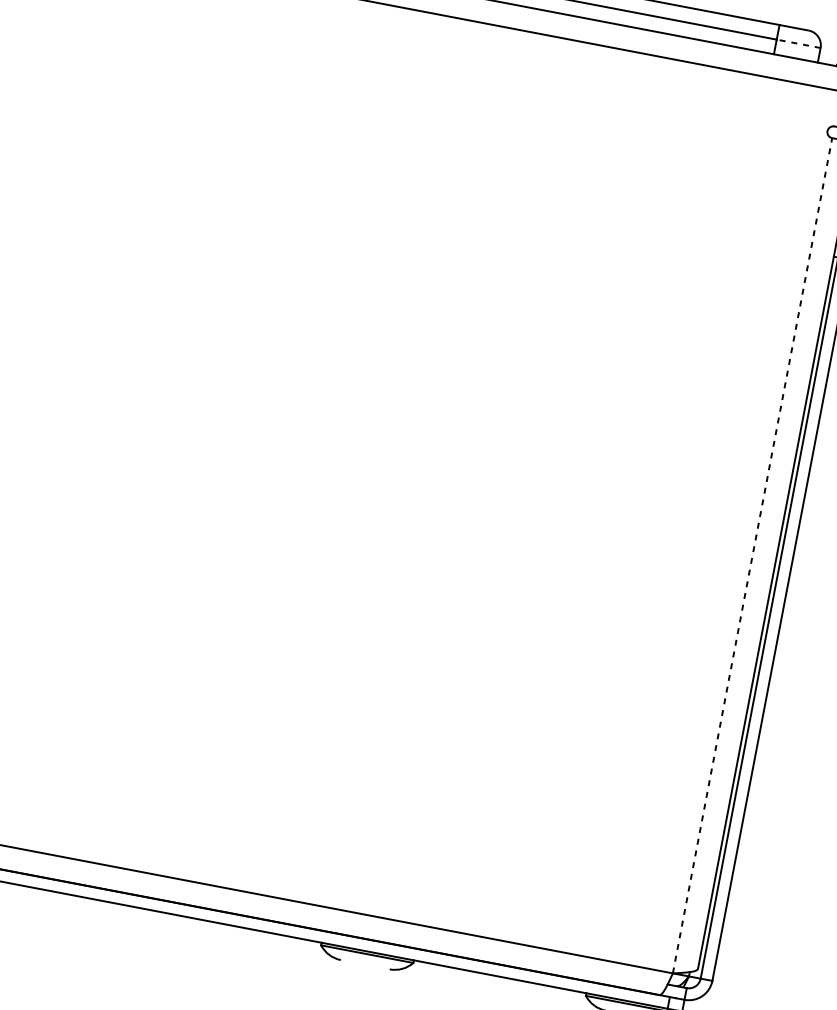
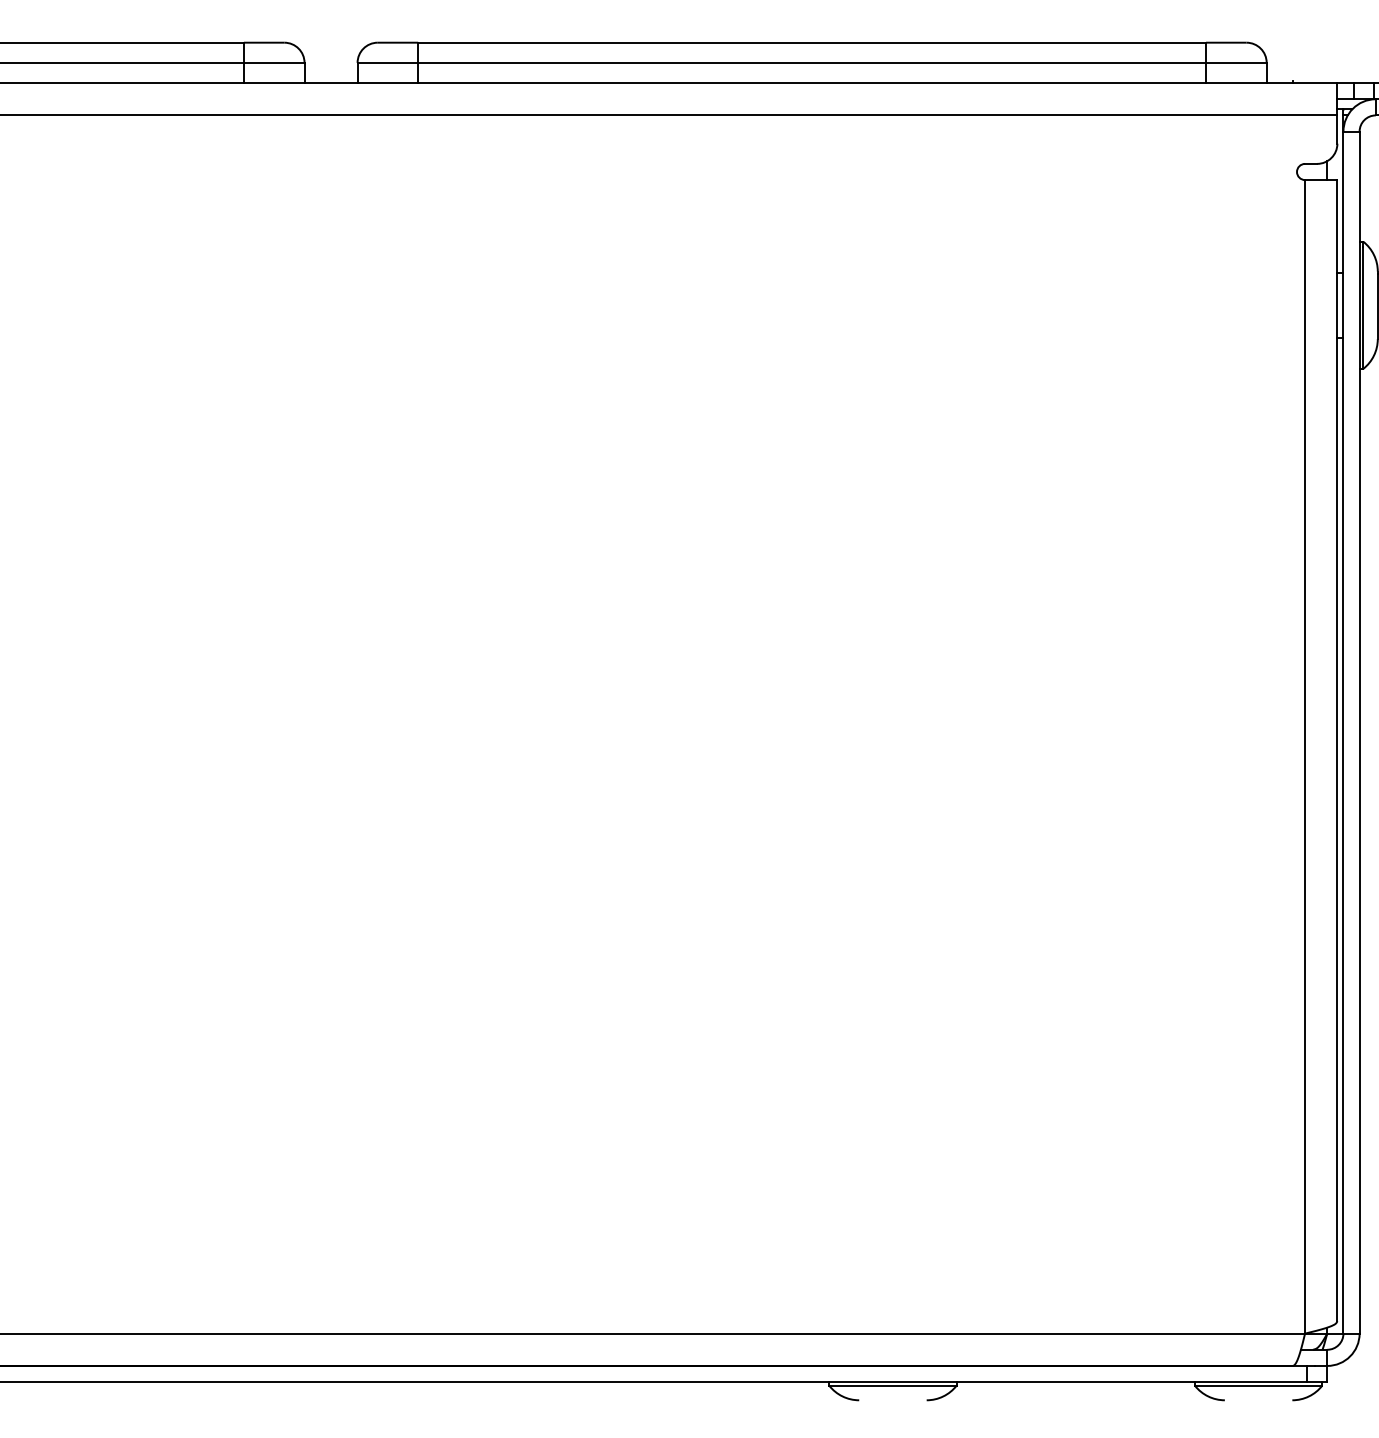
line: (798, 43) -> (1235, 62), dashed -> solid
line: (752, 555) -> (1305, 756), dashed -> solid

